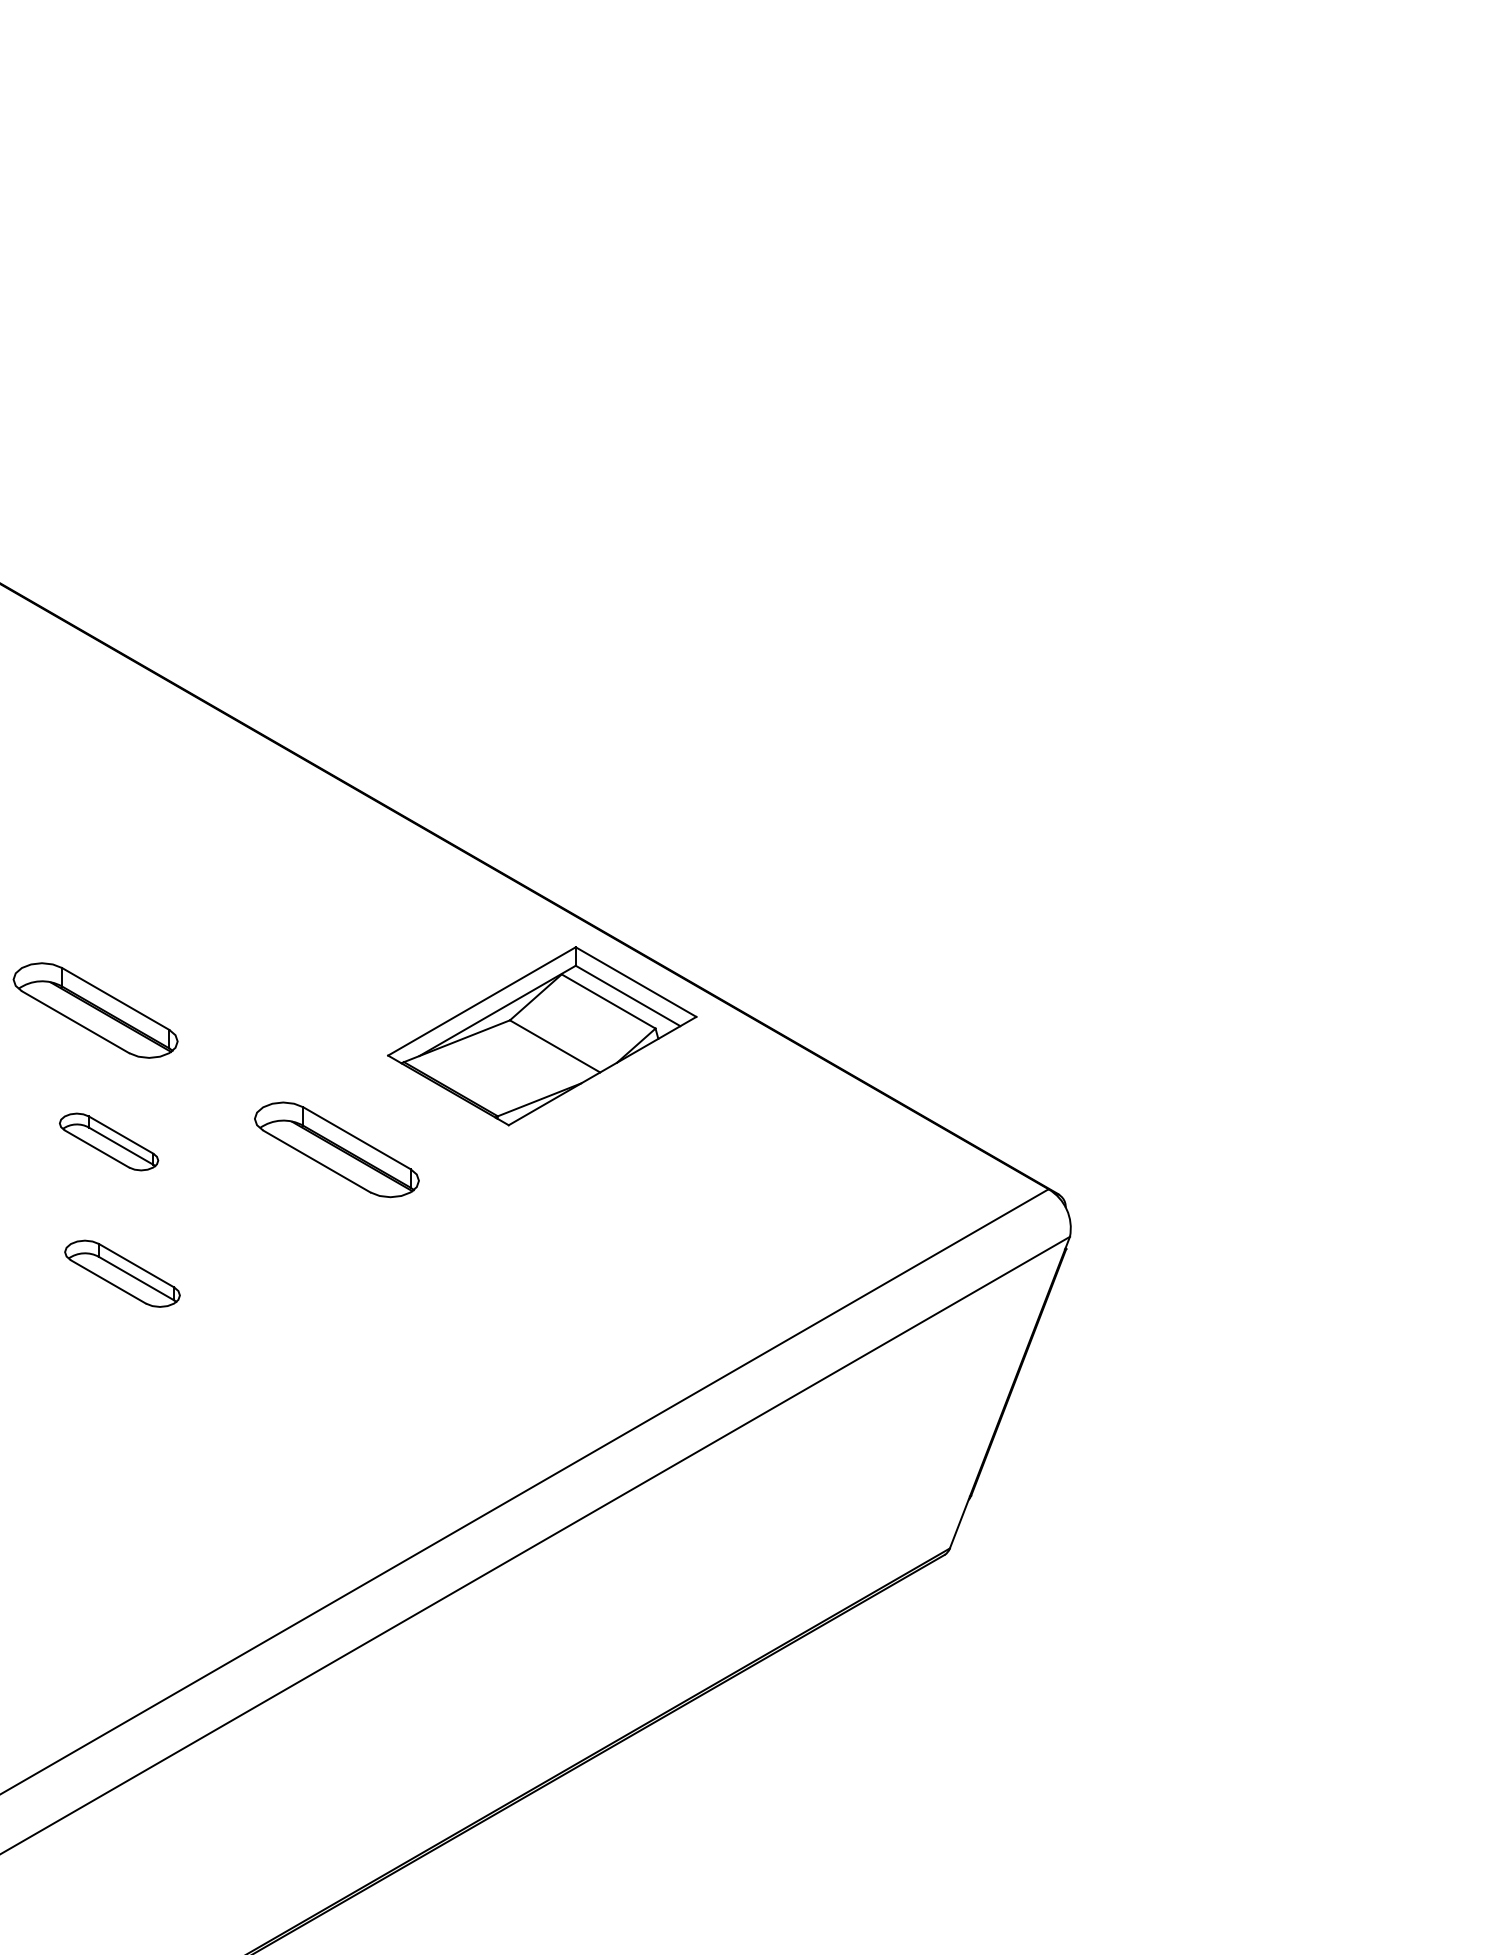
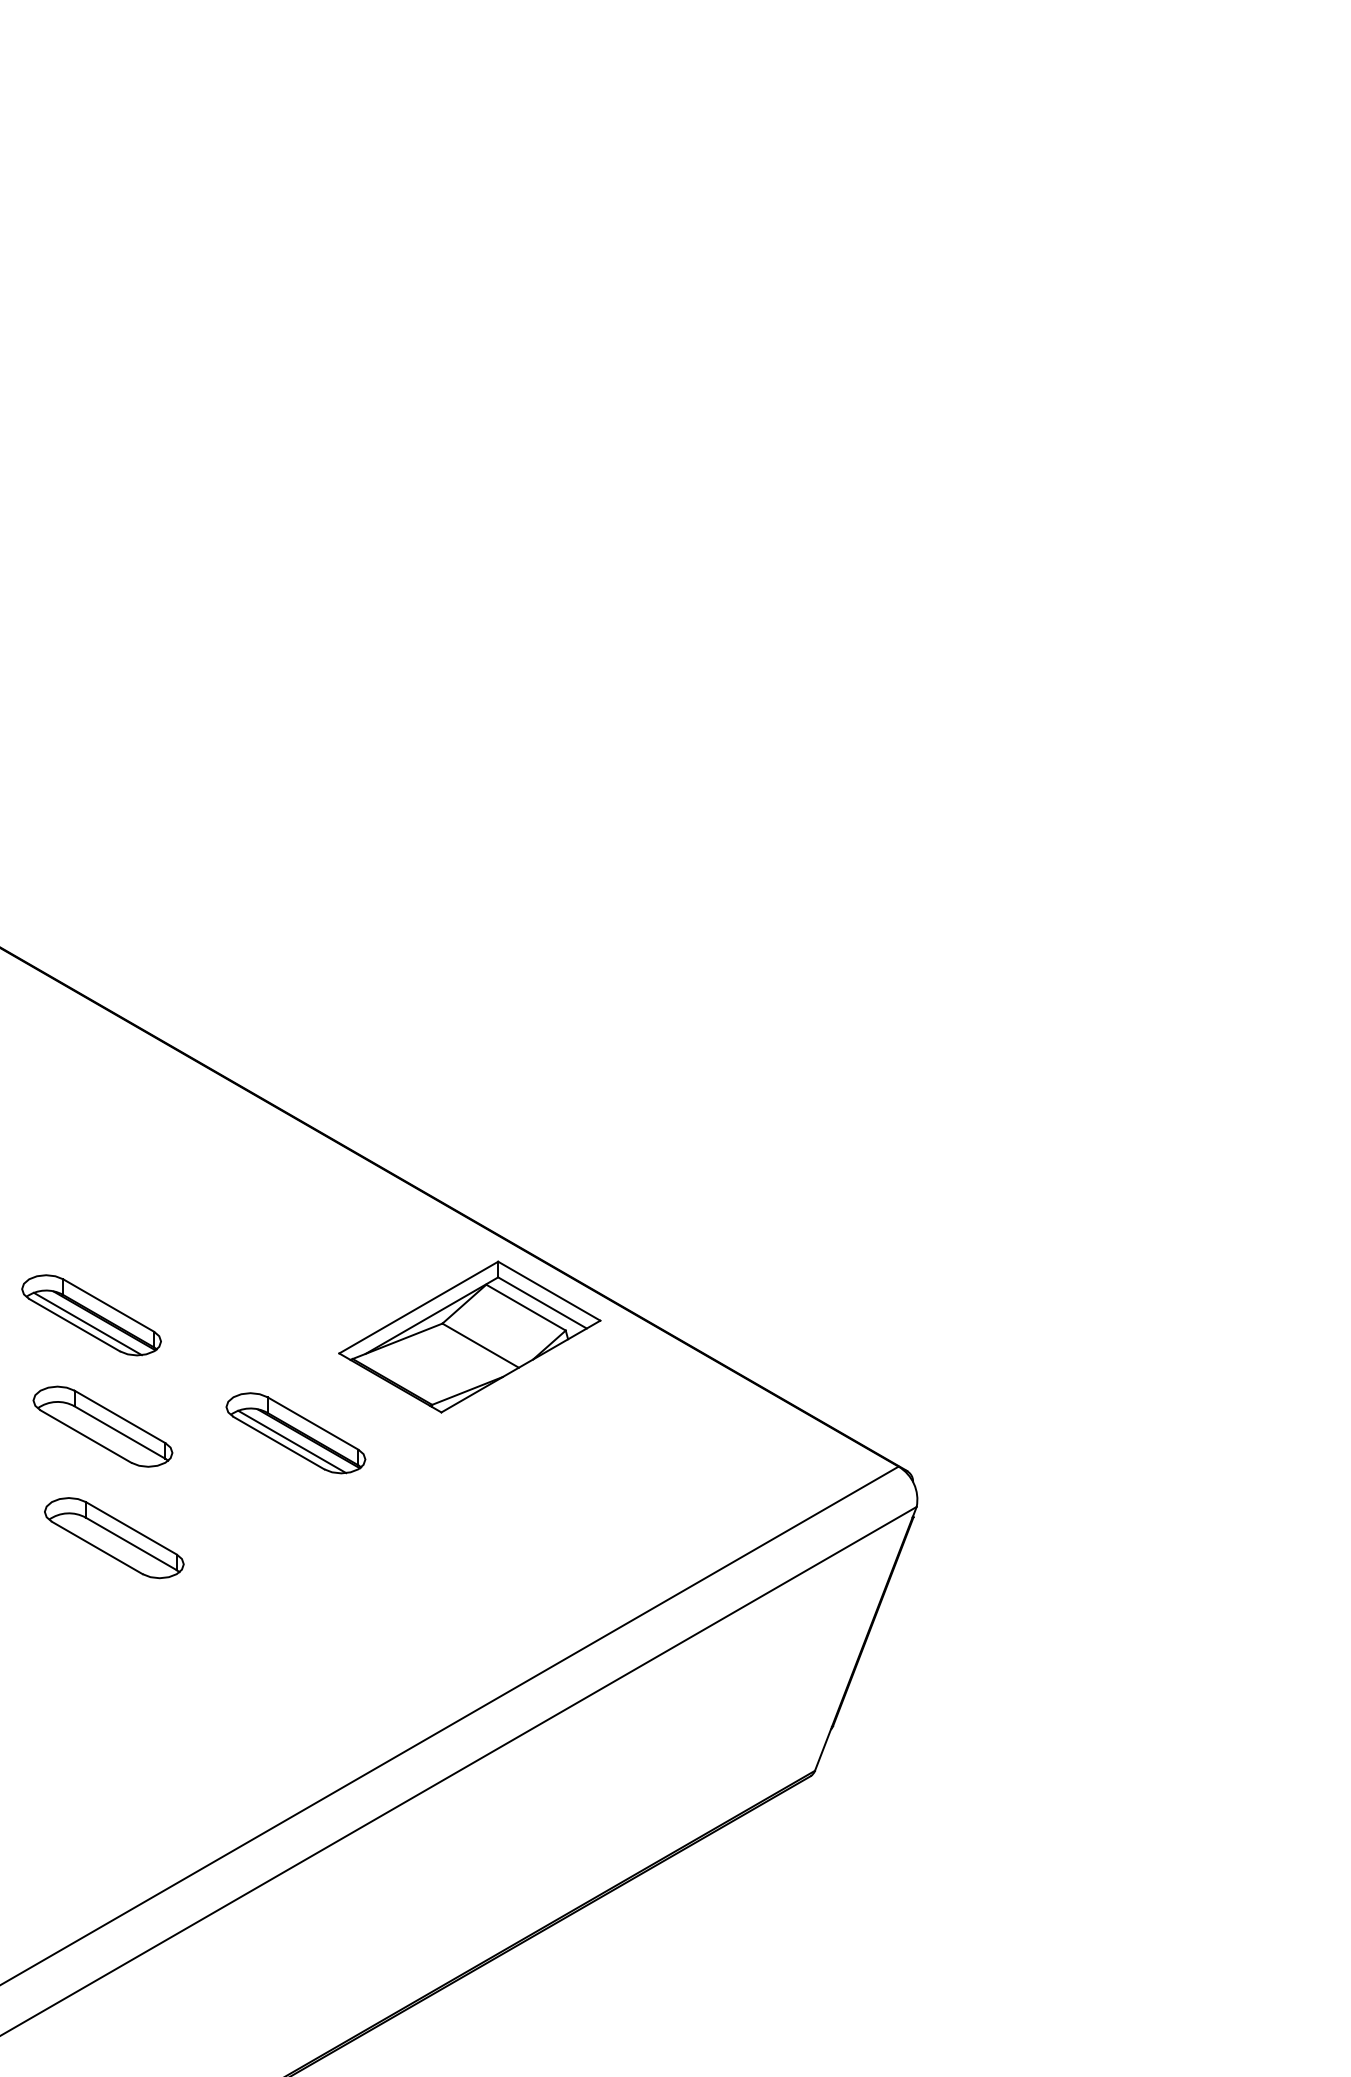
line: (90, 1020) -> (87, 1323), added
part: (108, 1141) -> (102, 1426), size x1.67
line: (332, 1159) -> (292, 1441), added
part: (122, 1274) -> (114, 1538), size x1.43

